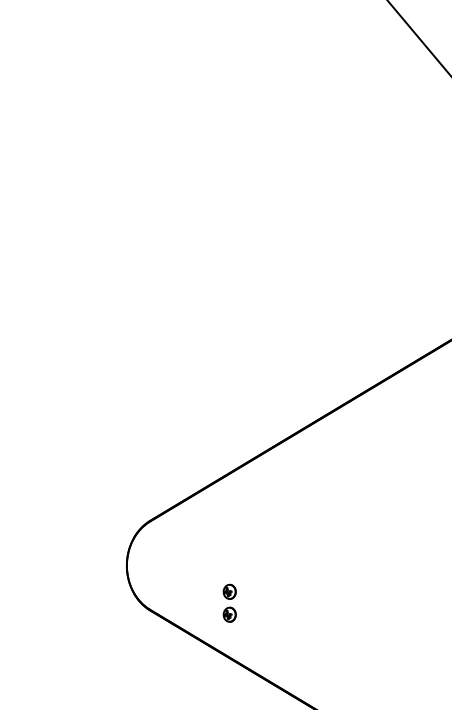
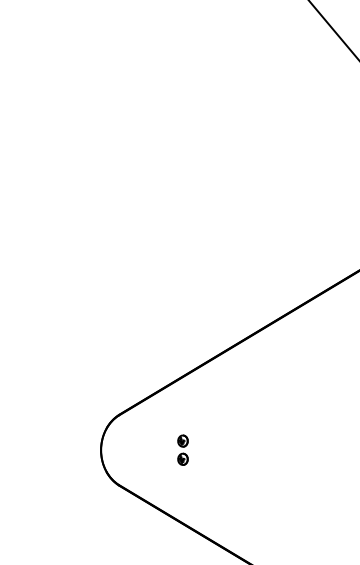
part: (229, 602) -> (182, 449), moved

